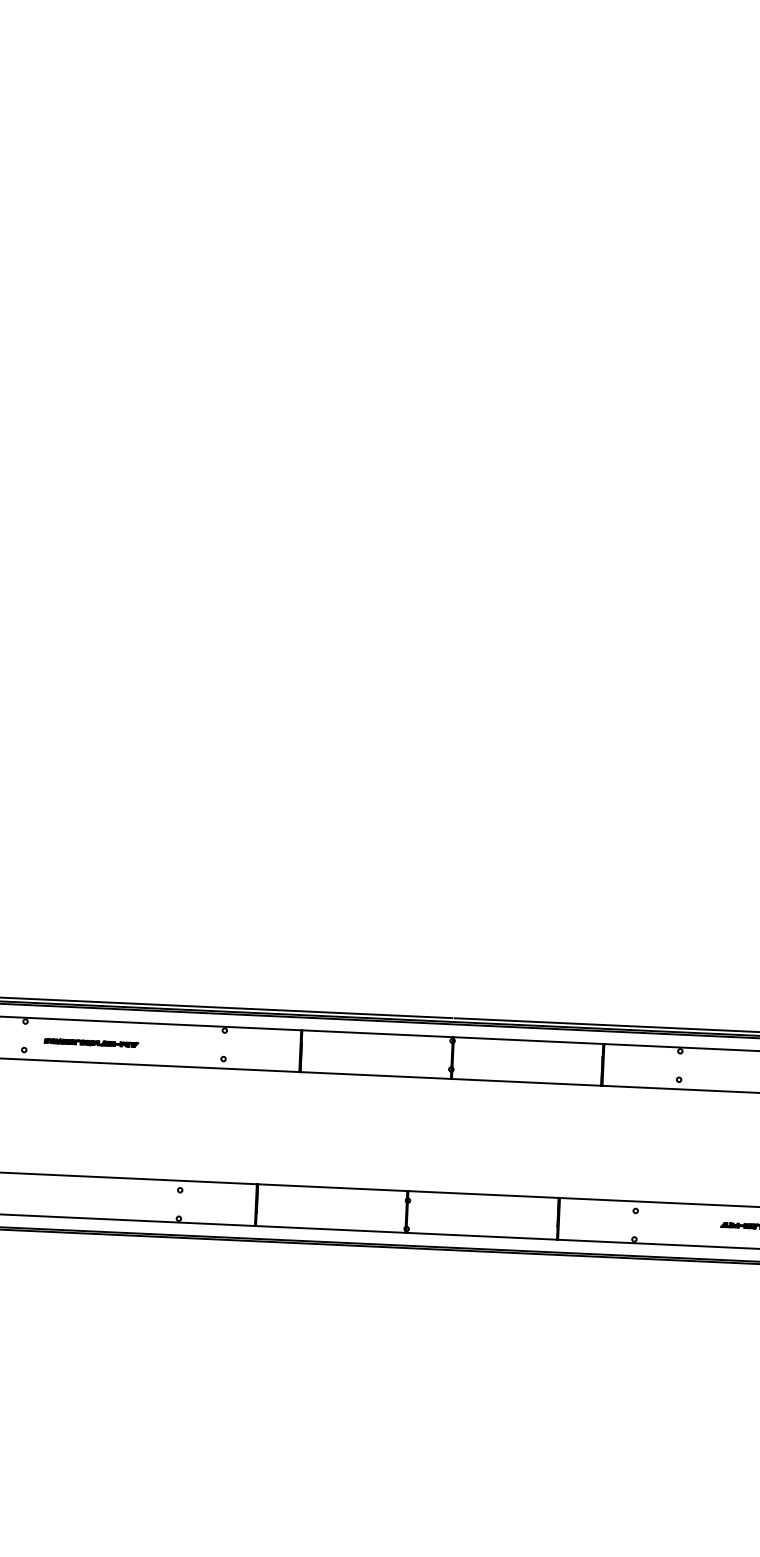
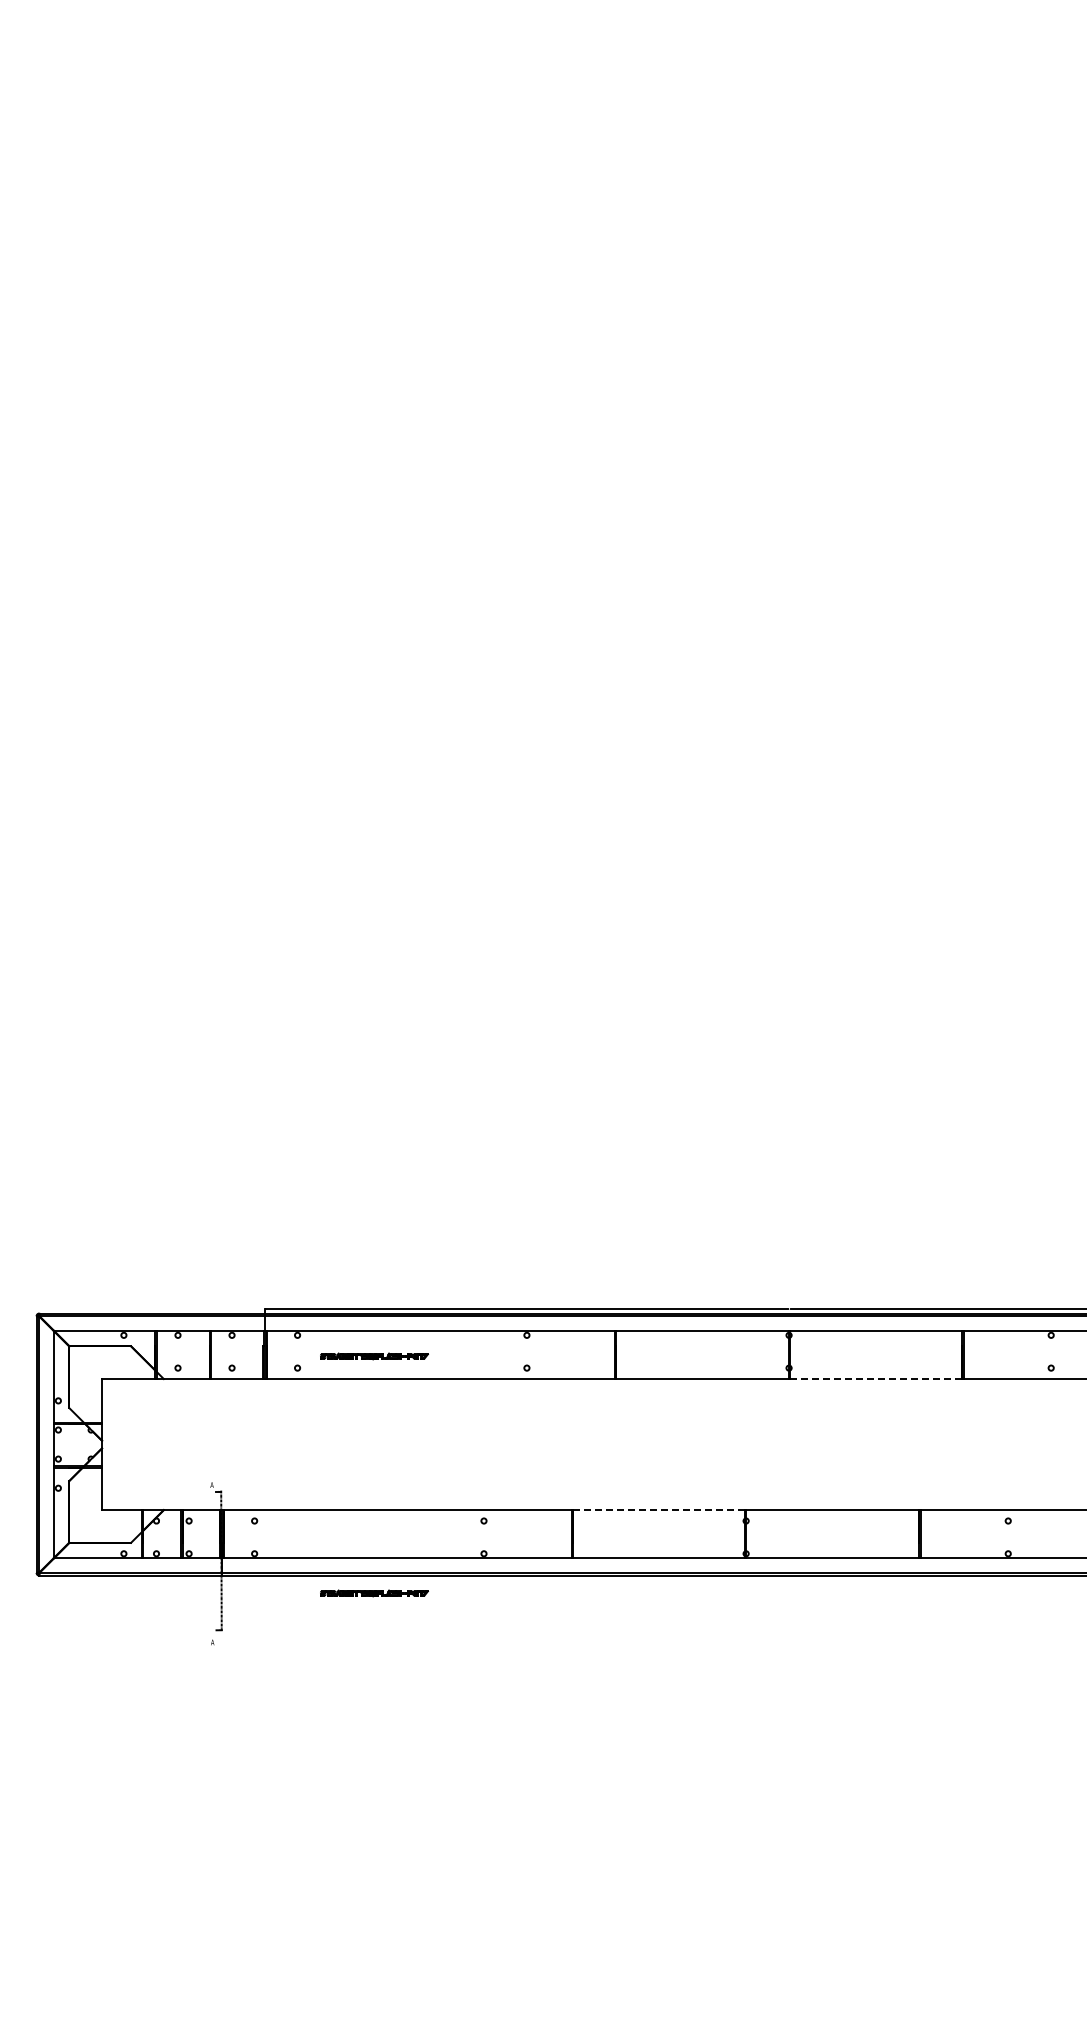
line: (526, 1082) -> (876, 1379), solid -> dashed
line: (333, 1188) -> (659, 1510), solid -> dashed
part: (82, 1248) -> (374, 1593), added

